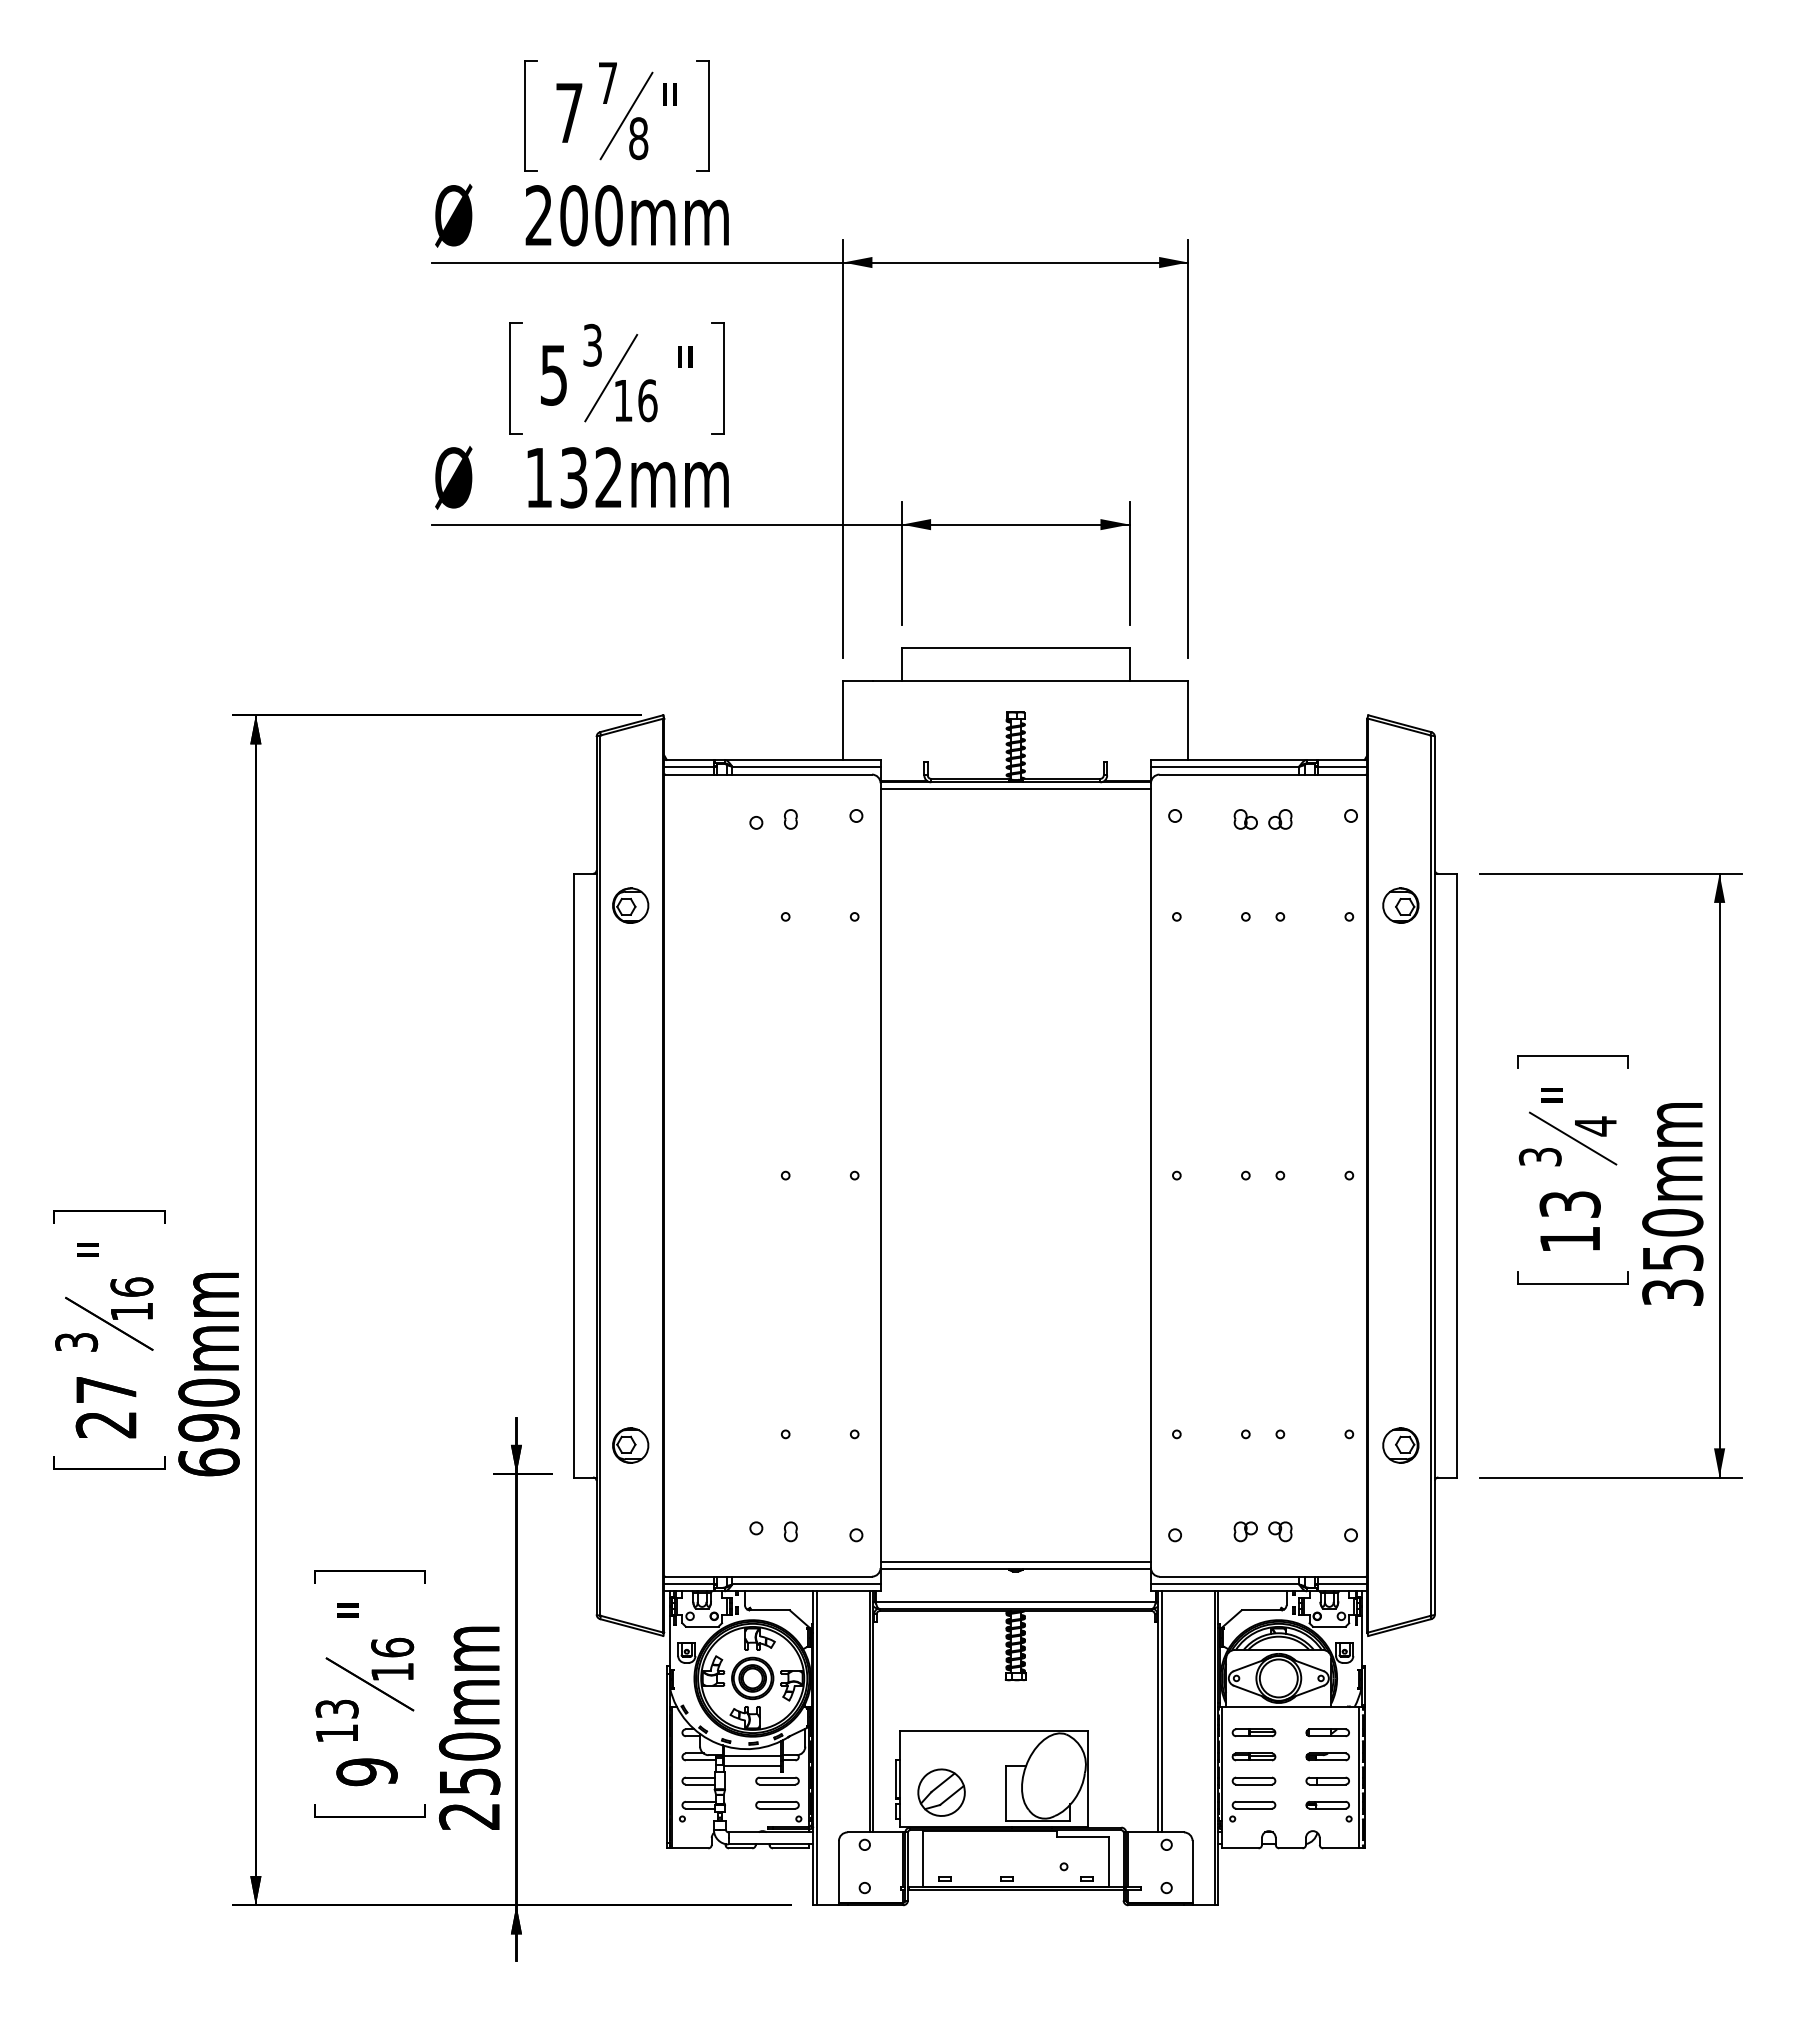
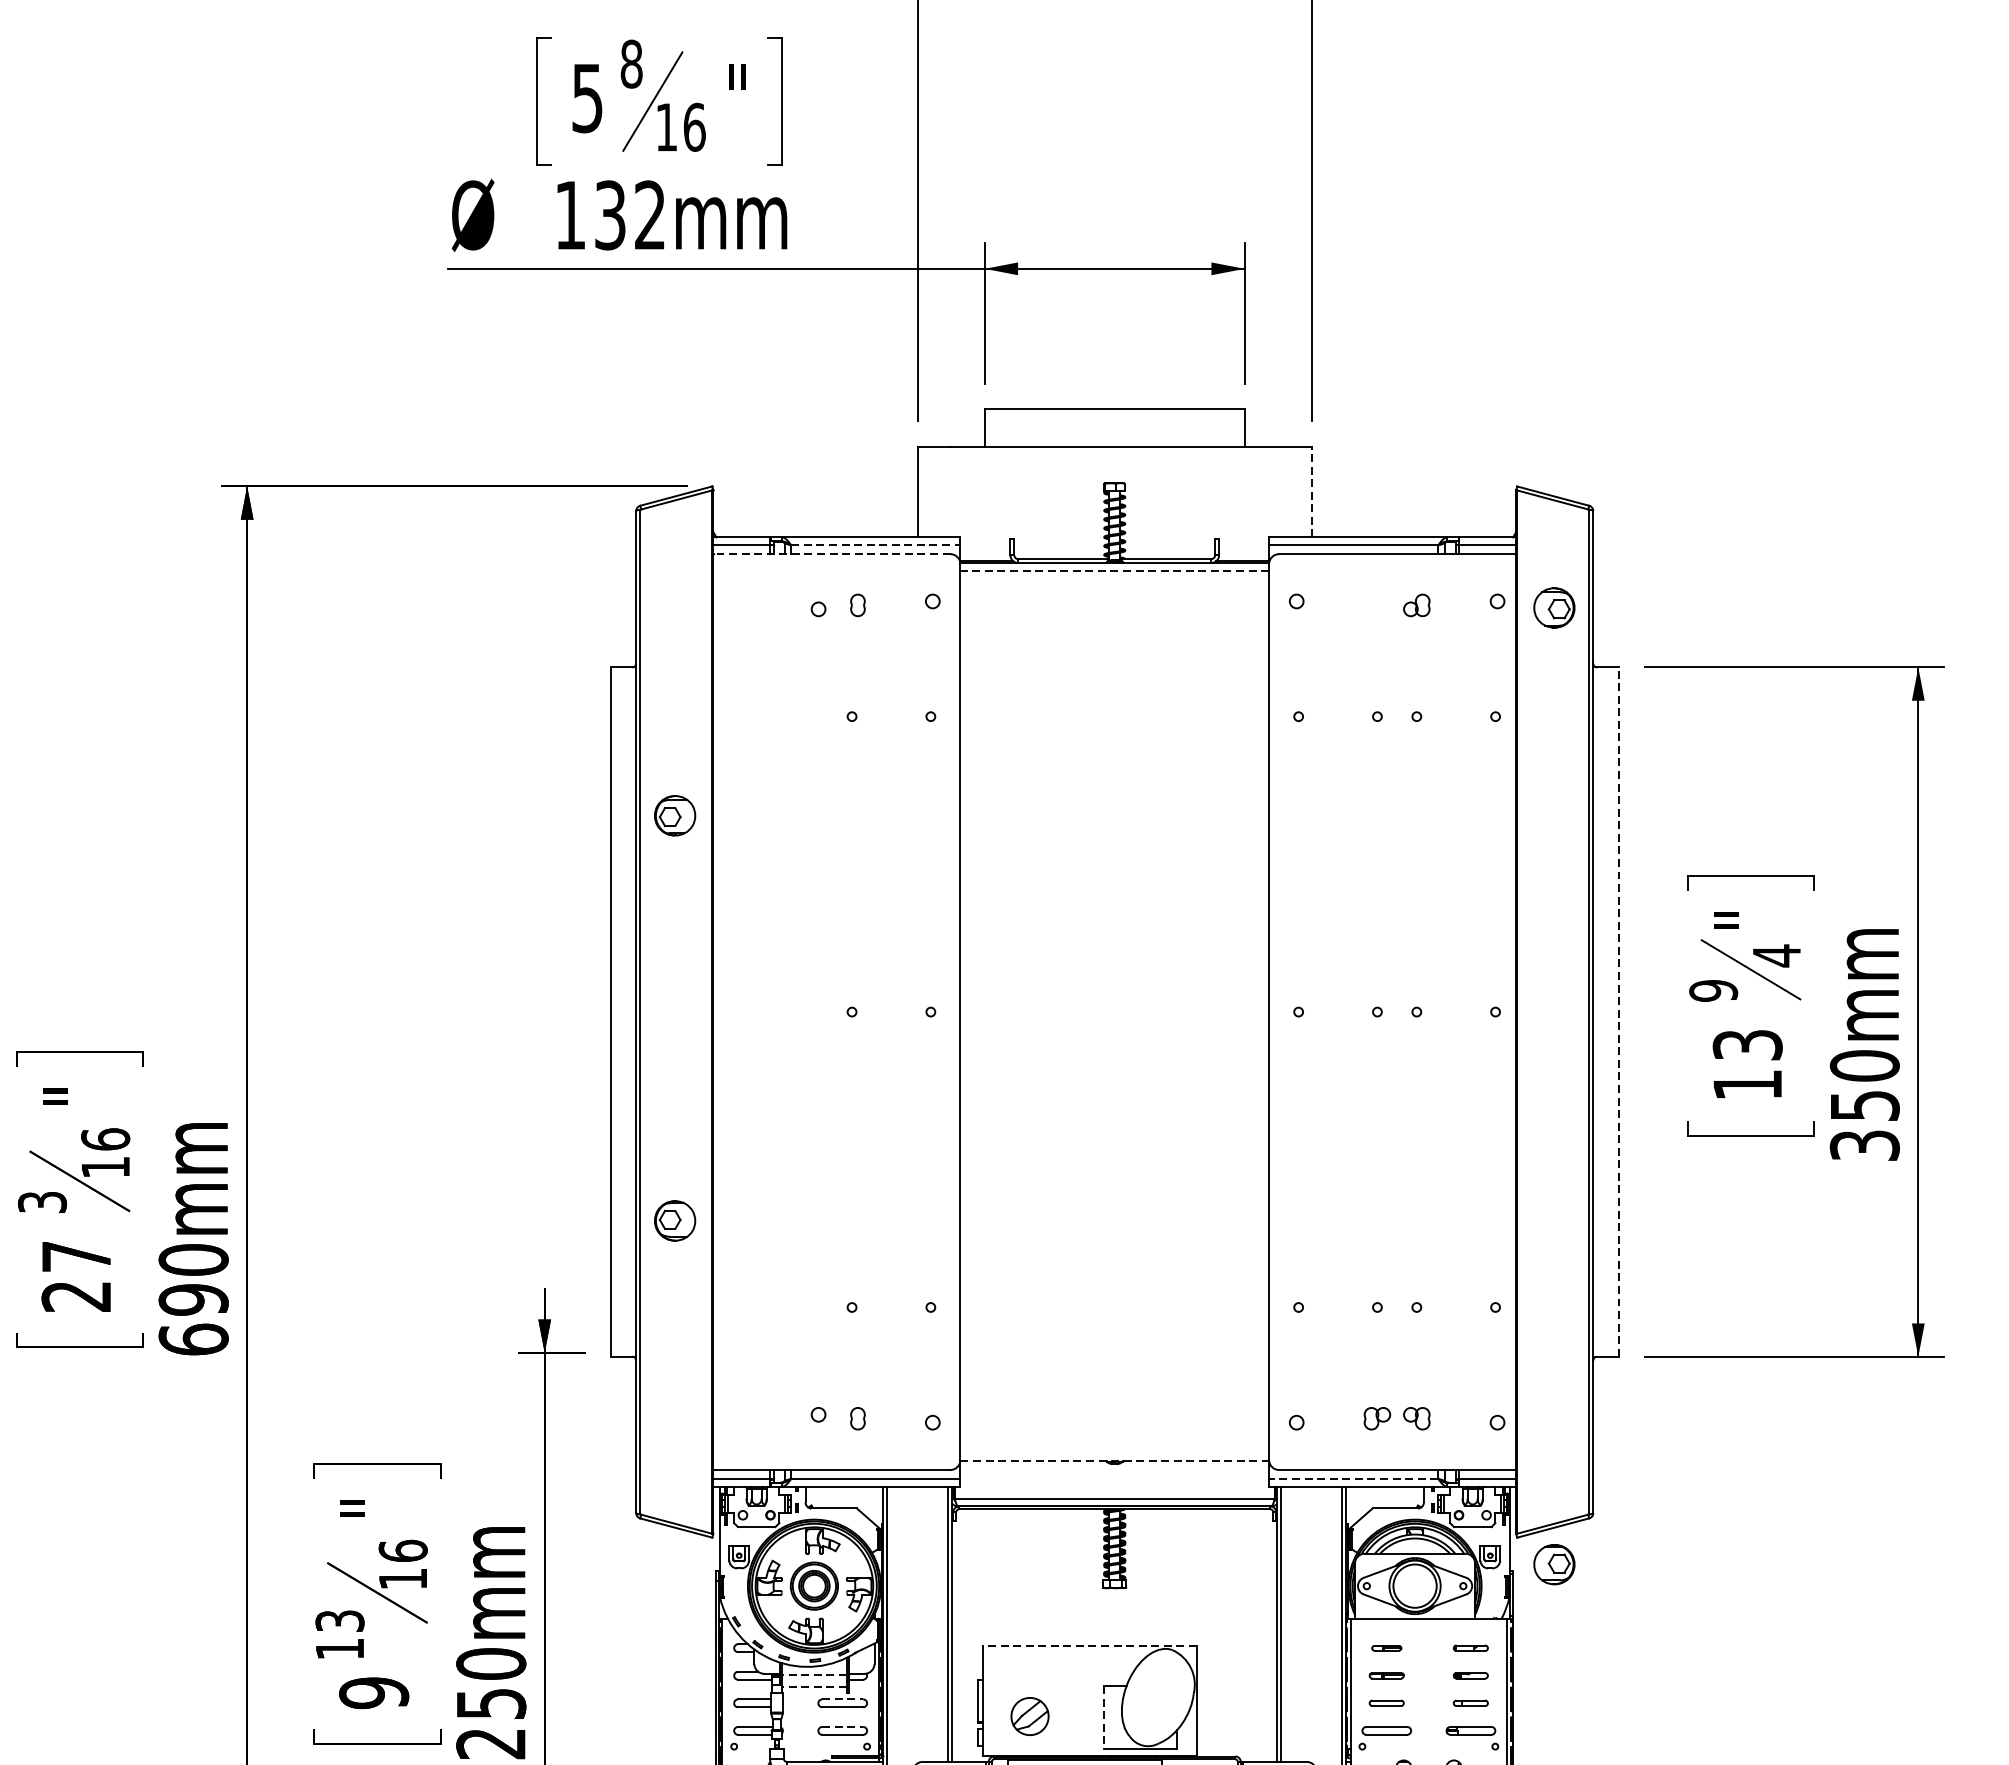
text: (592, 345) -> (631, 64), 3 -> 8
line: (1188, 720) -> (1311, 492), solid -> dashed
line: (807, 766) -> (876, 544), solid -> dashed
line: (767, 774) -> (831, 554), solid -> dashed
line: (1015, 789) -> (1114, 571), solid -> dashed
part: (1245, 819) -> (1377, 605), removed
part: (630, 905) -> (674, 815), moved
part: (1400, 905) -> (1554, 607), moved
text: (1540, 1156) -> (1713, 990), 3 -> 9
line: (1457, 1175) -> (1619, 1011), solid -> dashed
part: (630, 1445) -> (674, 1220), moved
part: (1400, 1445) -> (1554, 1564), moved
line: (1015, 1562) -> (1114, 1453), removed
line: (1016, 1568) -> (1115, 1460), solid -> dashed
line: (1224, 1584) -> (1353, 1478), solid -> dashed
line: (993, 1730) -> (1089, 1645), solid -> dashed
part: (1253, 1732) -> (1386, 1647), size x0.6
part: (1327, 1732) -> (1470, 1647), size x0.7
line: (752, 1756) -> (814, 1675), solid -> dashed
part: (1253, 1756) -> (1386, 1675), size x0.7
part: (1327, 1756) -> (1470, 1675), size x0.7
line: (752, 1766) -> (814, 1686), solid -> dashed
line: (777, 1777) -> (842, 1699), solid -> dashed
part: (1253, 1780) -> (1386, 1702), size x0.7
part: (1327, 1780) -> (1470, 1702), size x0.7
part: (941, 1792) -> (1029, 1716), size x0.7
line: (1006, 1793) -> (1104, 1717), solid -> dashed
line: (777, 1801) -> (842, 1726), solid -> dashed

